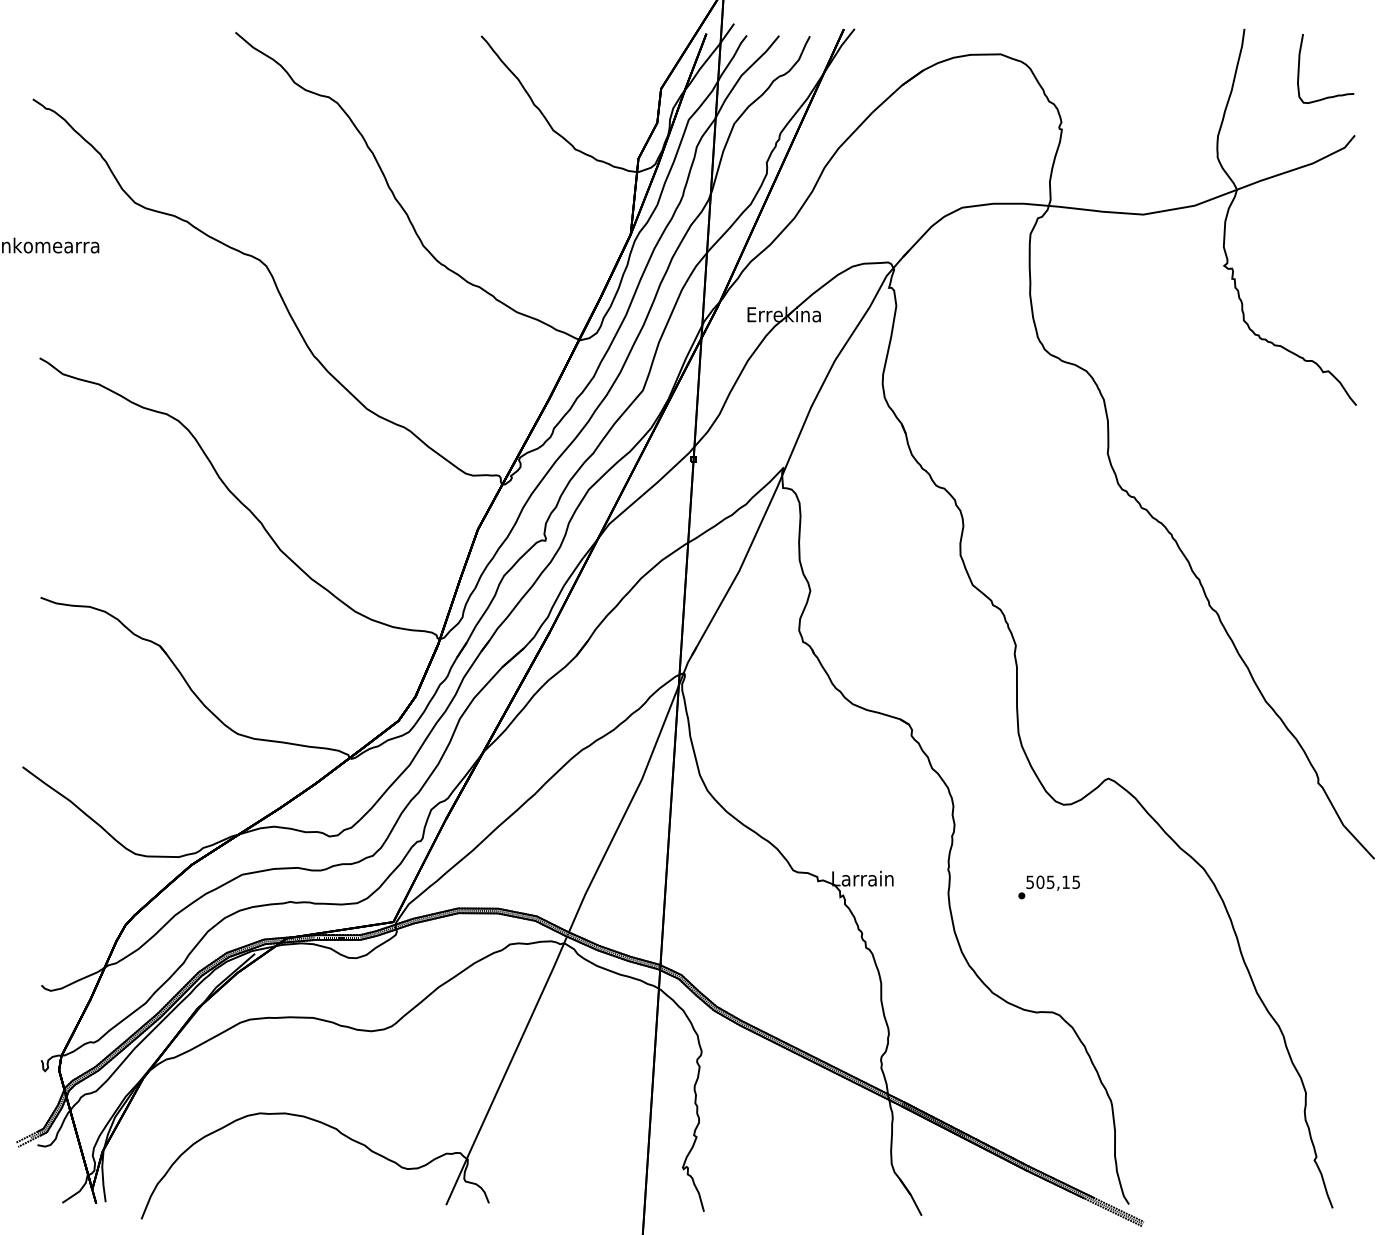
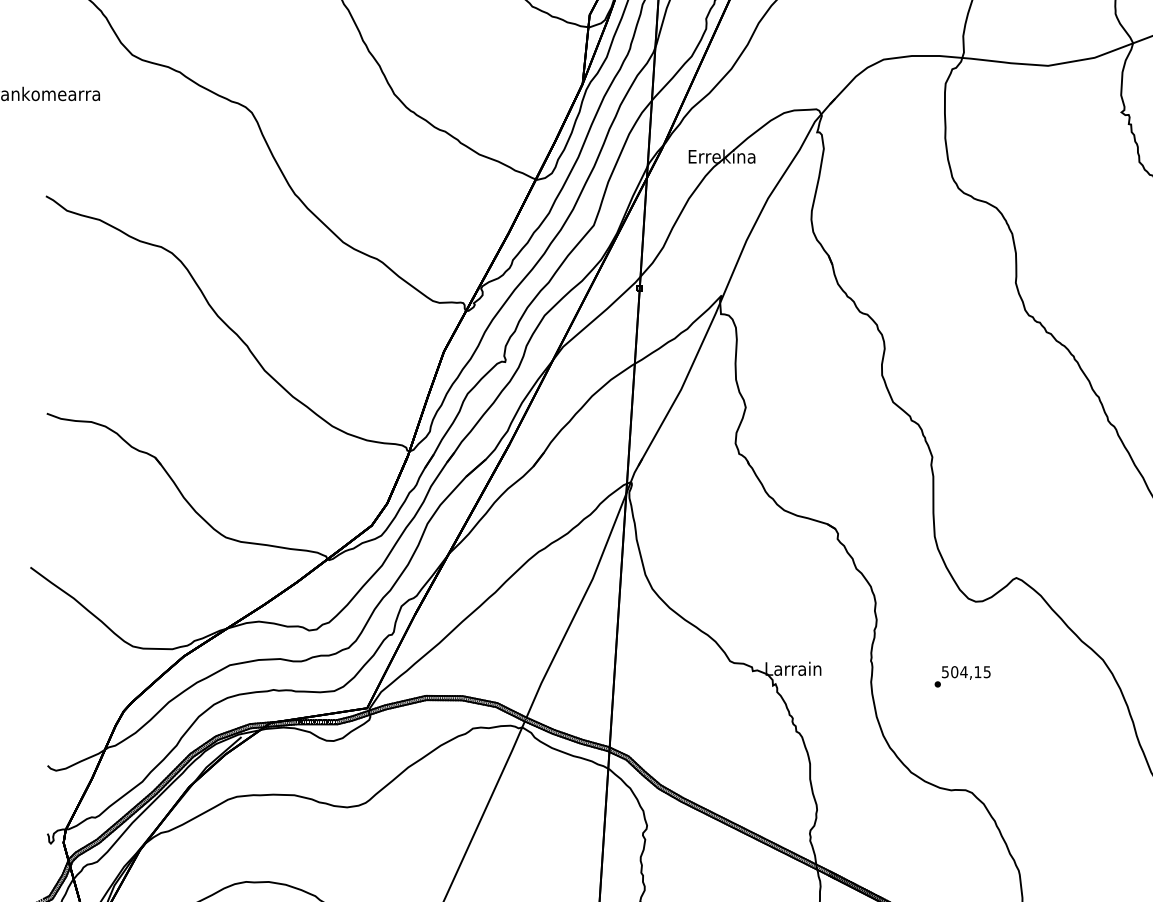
text: (1050, 882) -> (963, 672), 505,15 -> 504,15

